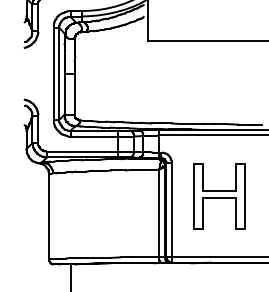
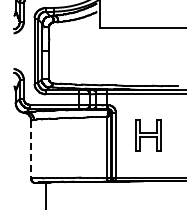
part: (219, 196) -> (148, 135), size x0.7
line: (49, 217) -> (31, 150), solid -> dashed

